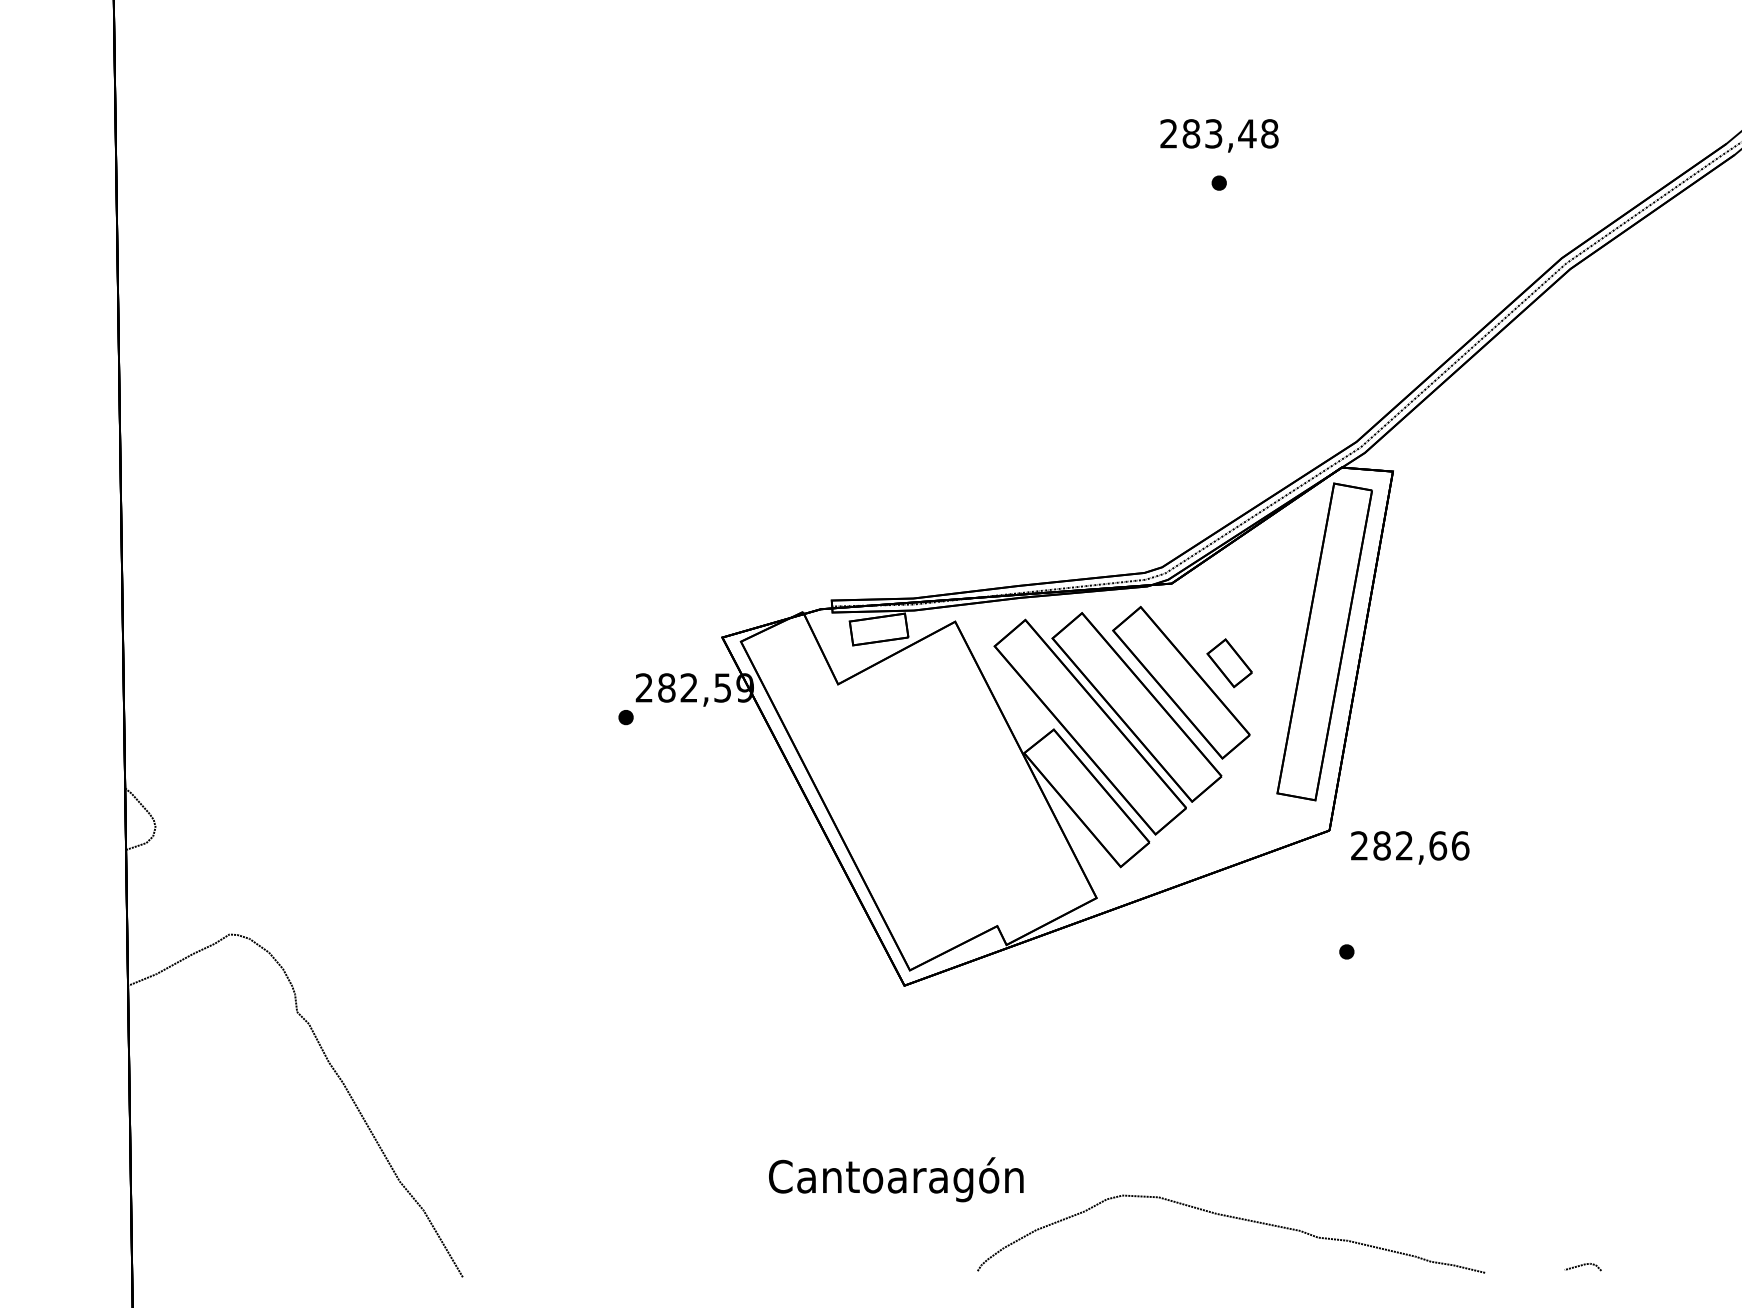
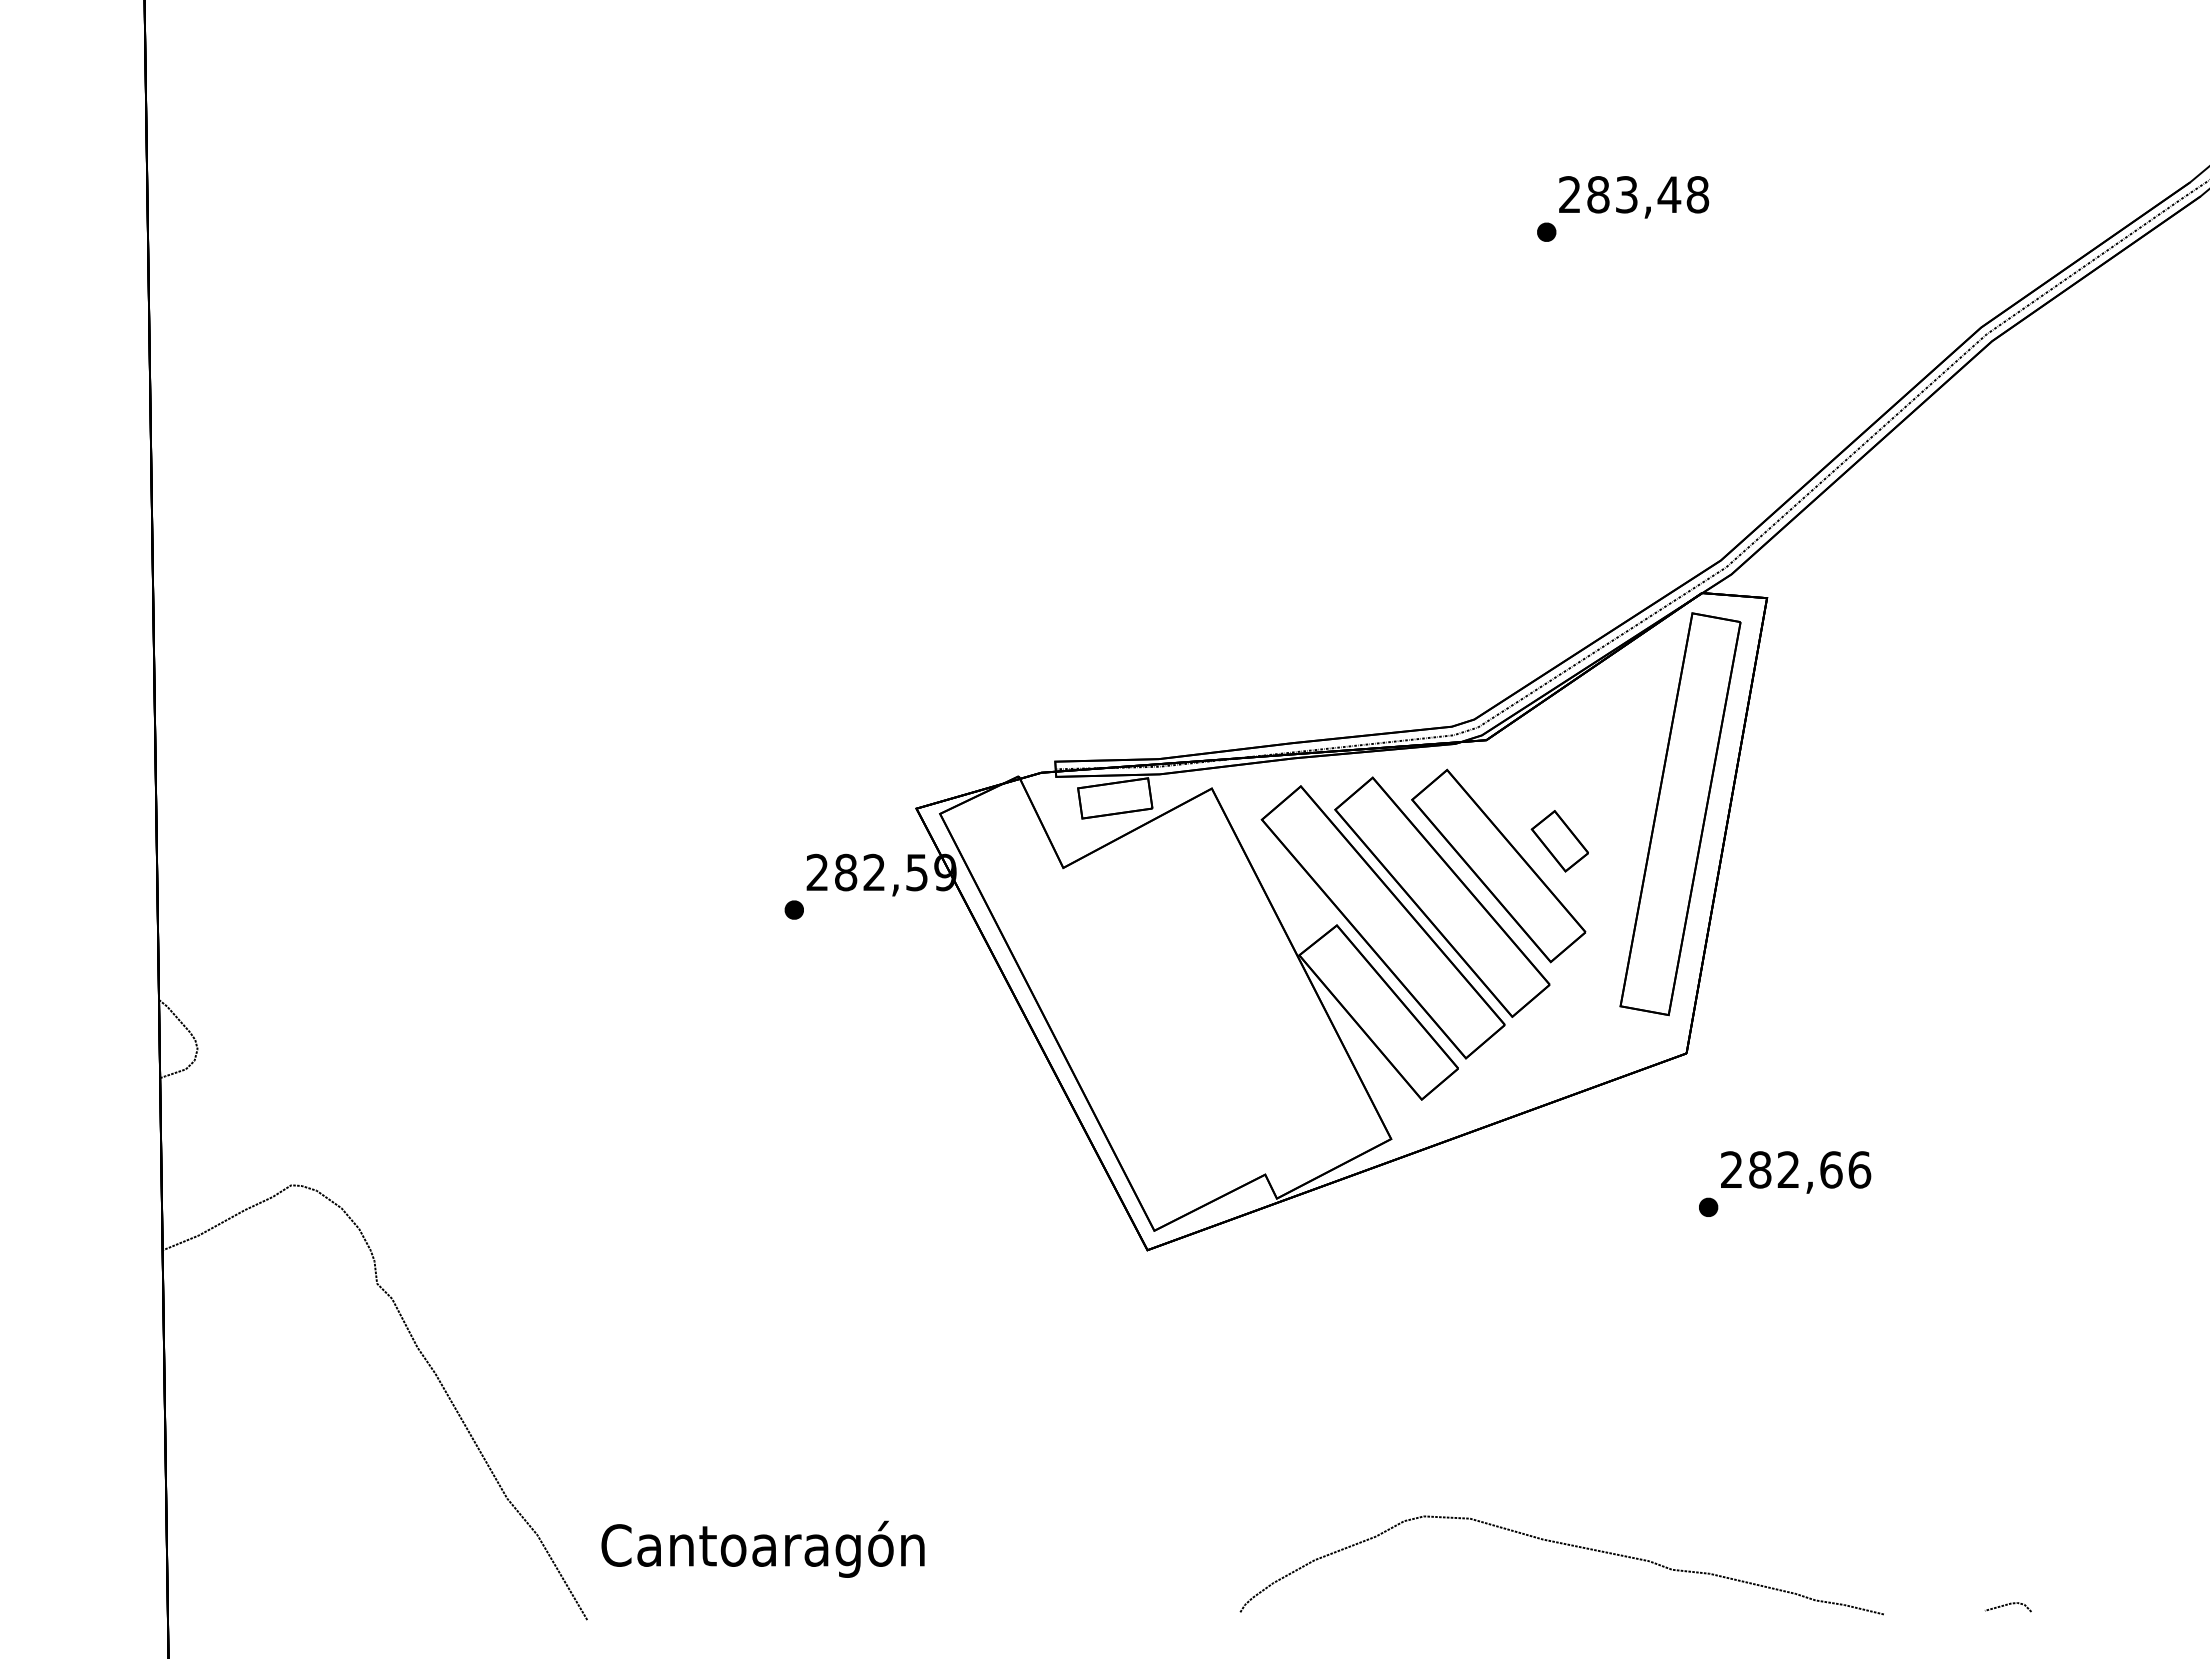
text: (1219, 136) -> (1634, 197), moved
text: (1410, 847) -> (1796, 1172), moved
text: (895, 1179) -> (762, 1548), moved

